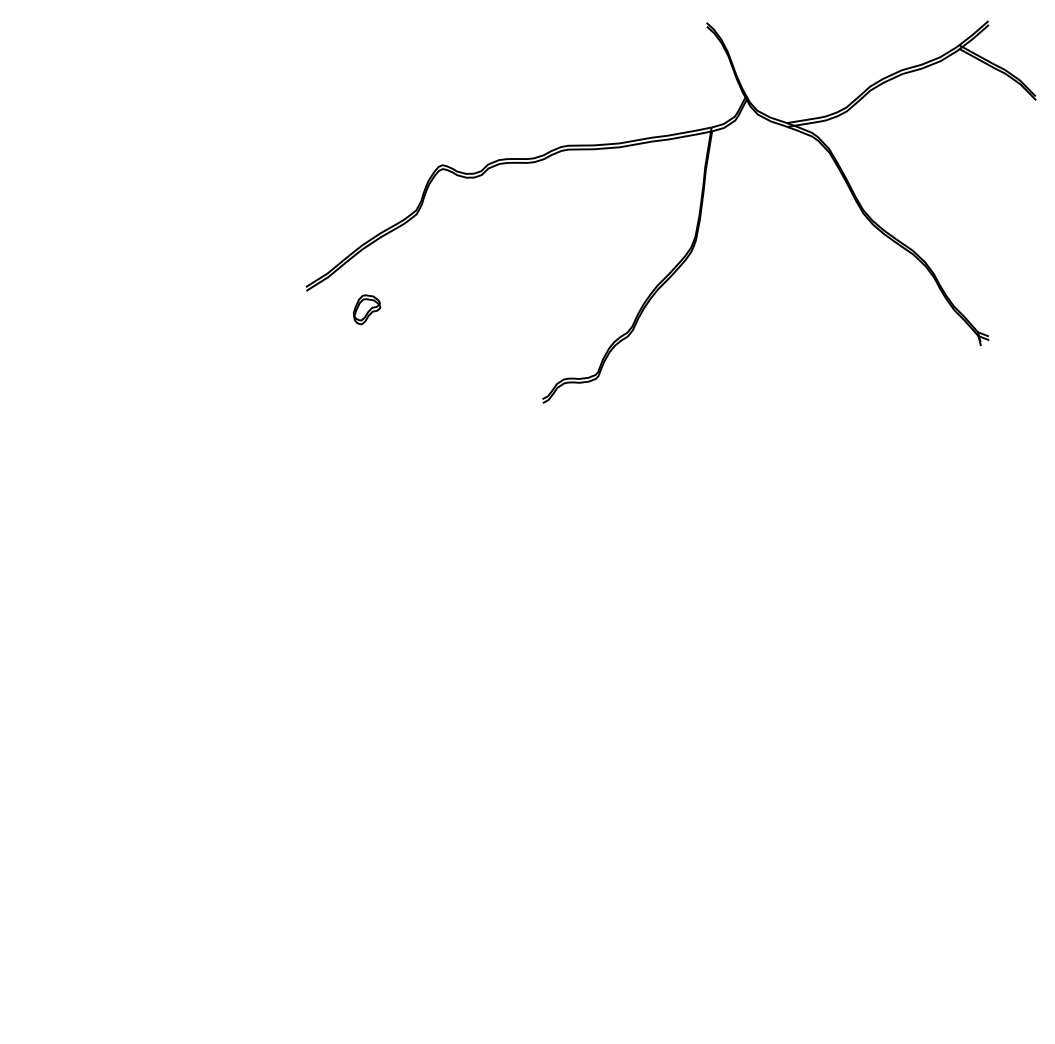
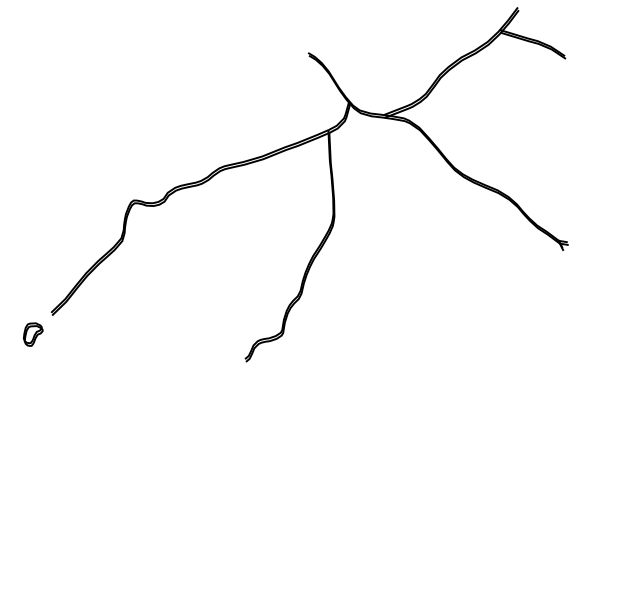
part: (366, 309) -> (32, 334), moved

